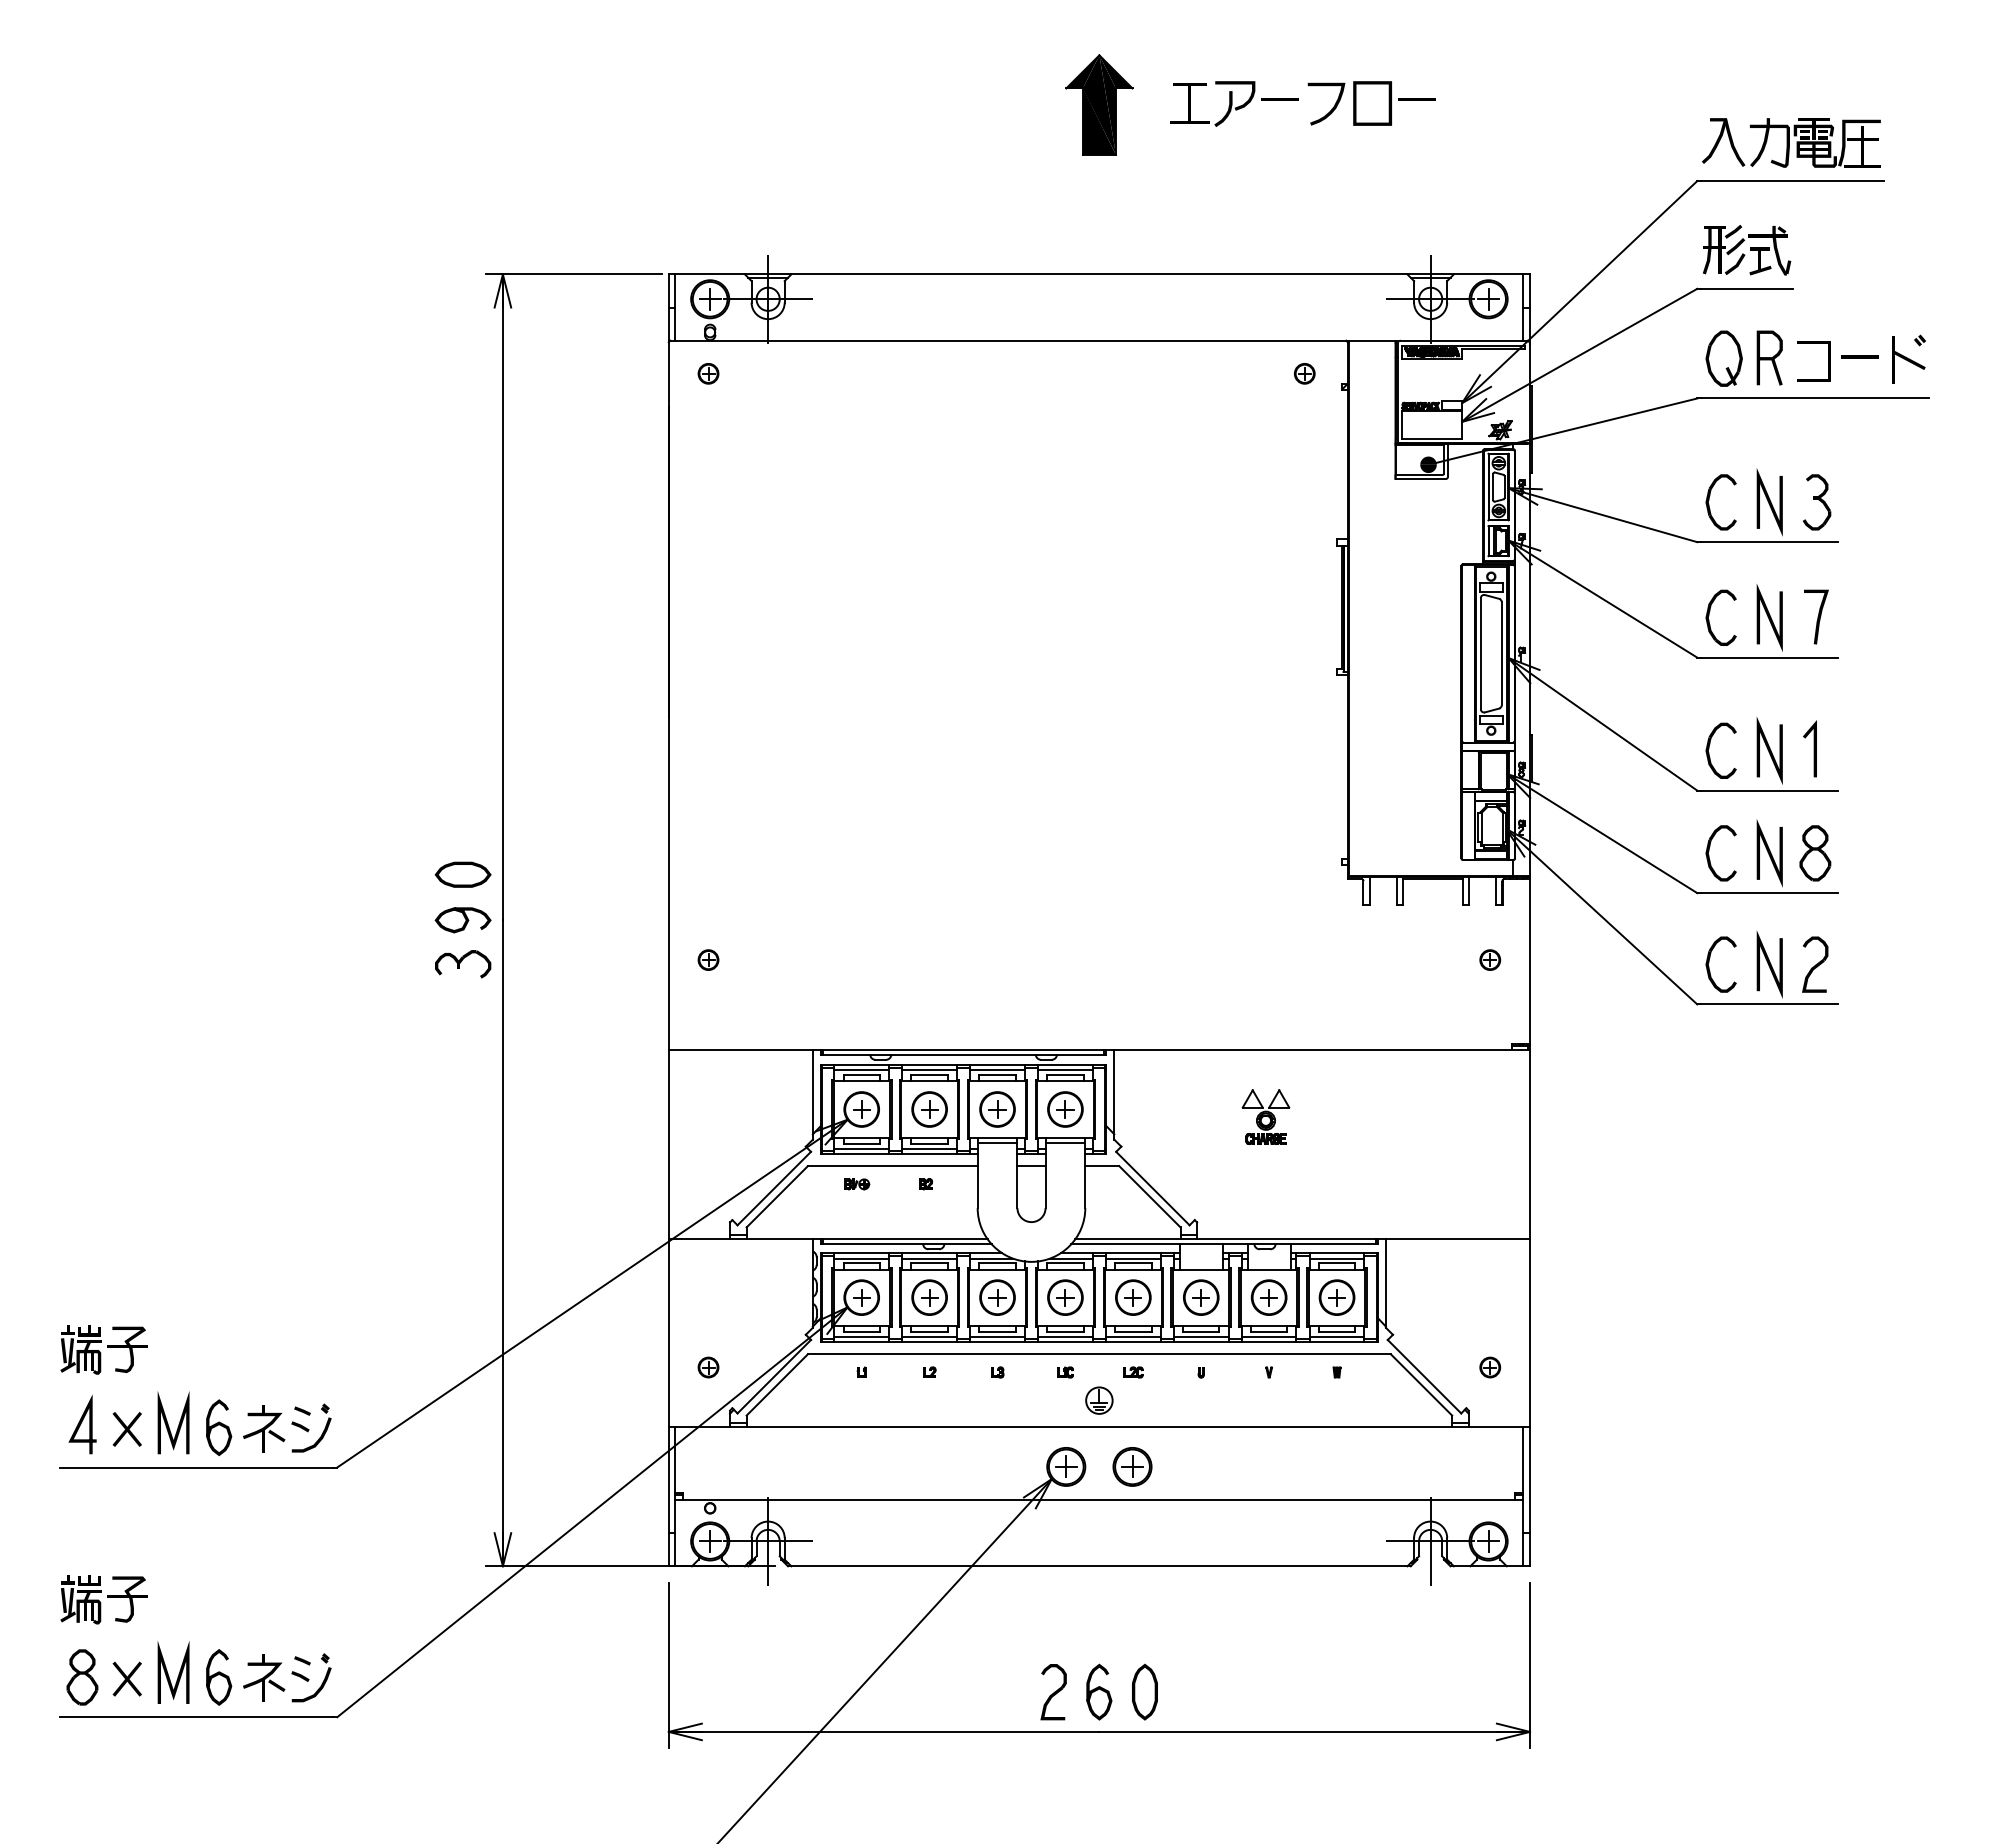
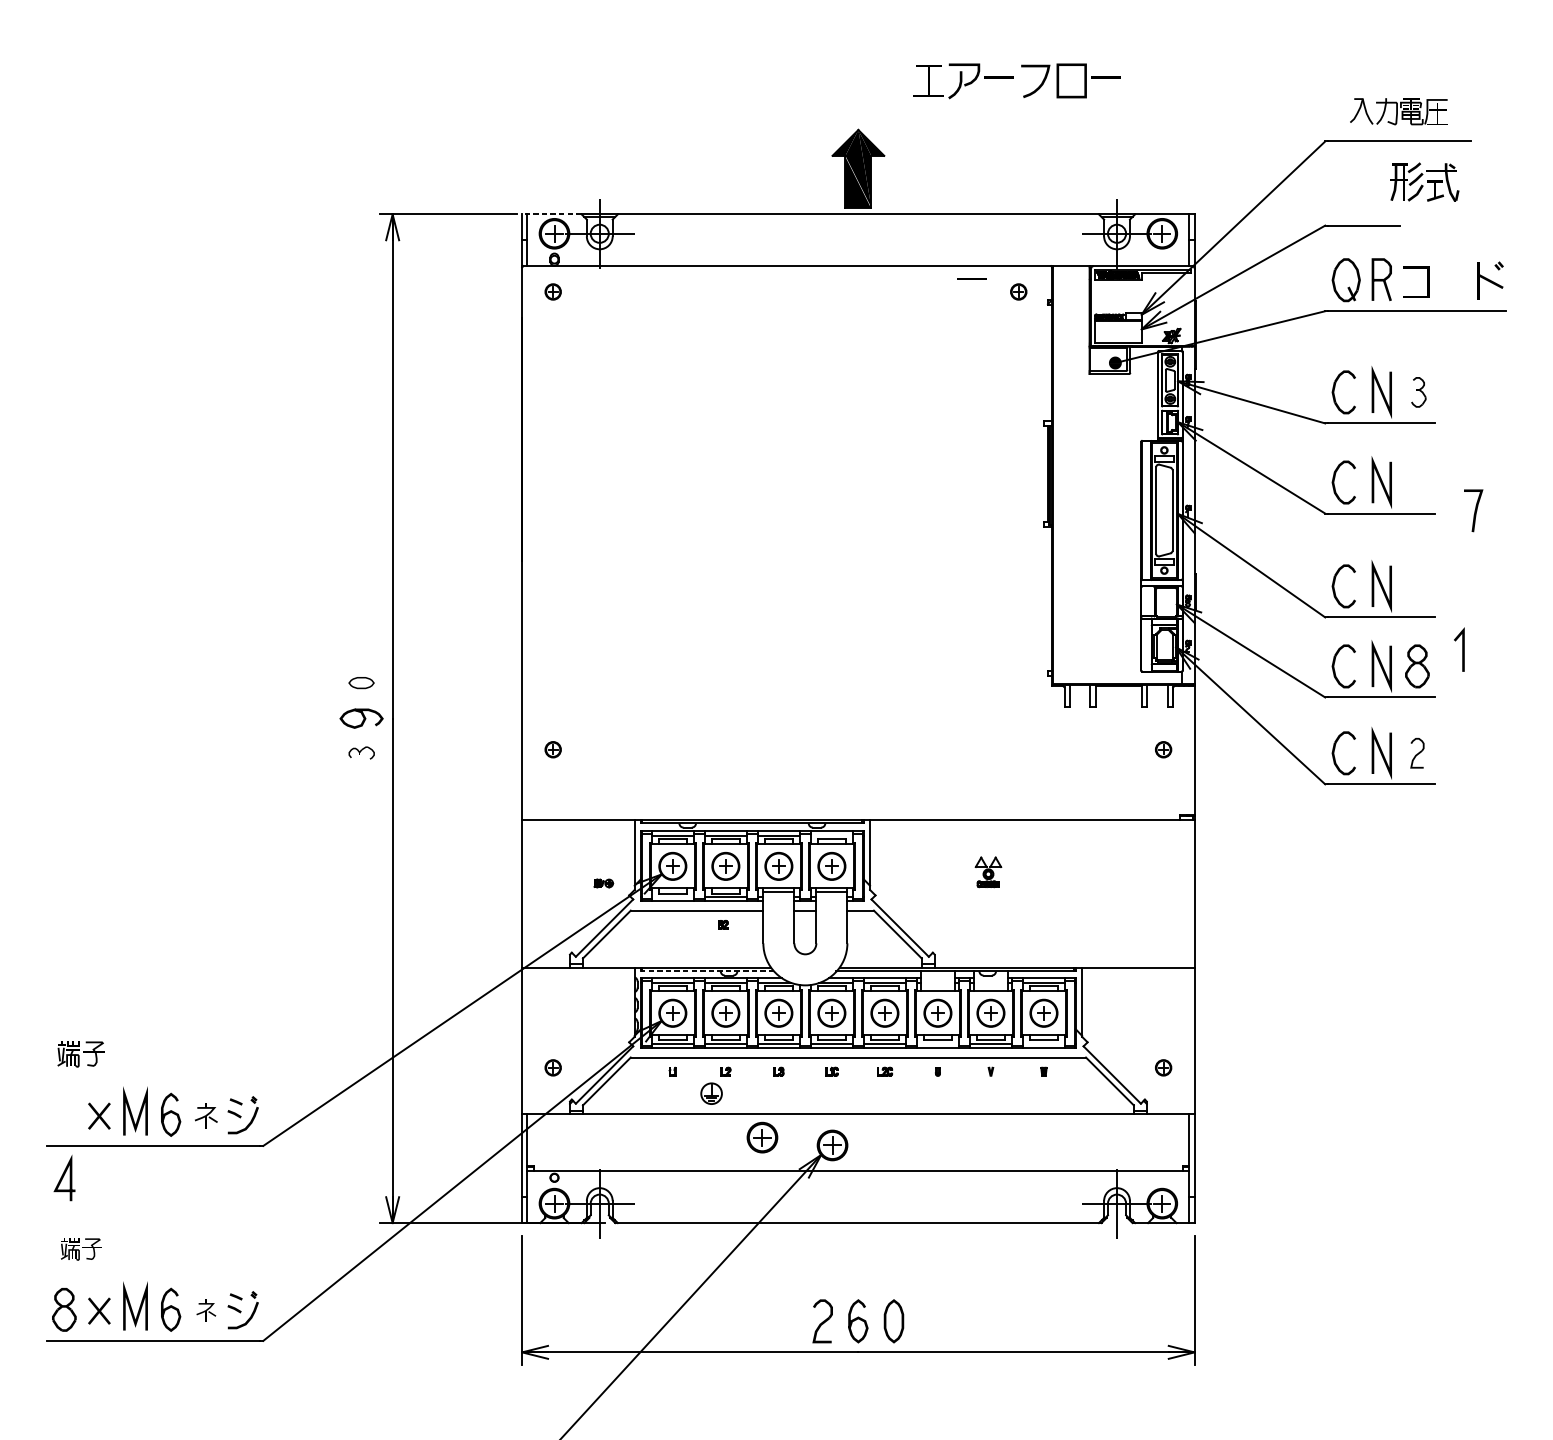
part: (1099, 104) -> (858, 168), moved
part: (1791, 142) -> (1398, 111), size x0.7
part: (1747, 250) -> (1425, 182), moved
line: (706, 274) -> (551, 214), solid -> dashed
line: (1859, 356) -> (971, 278), moved
part: (1817, 502) -> (1419, 392), size x0.7
curve: (1817, 616) -> (1474, 510), moved
line: (1813, 748) -> (1462, 649), moved
part: (462, 874) -> (361, 682), size x0.6
part: (463, 964) -> (361, 753), size x0.6
part: (1815, 964) -> (1417, 753), size x0.7
line: (1065, 1070) -> (831, 835), removed
part: (1265, 1116) -> (988, 871), size x0.7
line: (861, 1148) -> (672, 896), removed
part: (857, 1184) -> (603, 883), moved
line: (905, 1244) -> (707, 971), solid -> dashed
line: (1200, 1336) -> (937, 1043), removed
line: (1336, 1336) -> (1043, 1043), removed
part: (103, 1349) -> (80, 1053), size x0.7
part: (1099, 1400) -> (711, 1093), moved
line: (81, 1424) -> (63, 1177), moved
part: (264, 1428) -> (206, 1115), size x0.7
part: (1132, 1466) -> (762, 1137), moved
part: (103, 1599) -> (80, 1248), size x0.6
part: (264, 1677) -> (206, 1309), size x0.6

